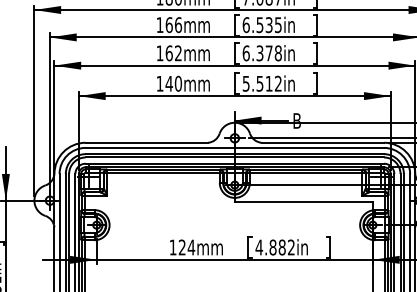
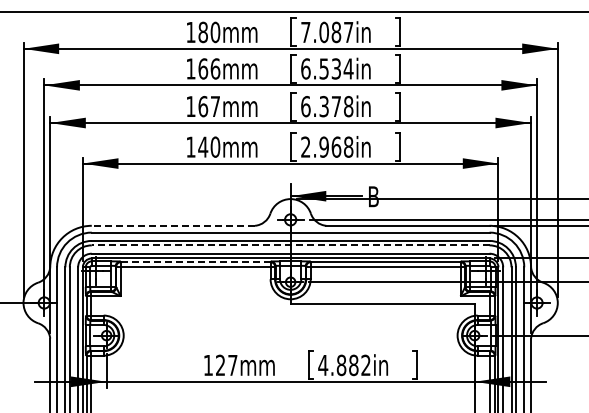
text: (278, 24) -> (348, 68), 6.535in -> 6.534in
text: (177, 53) -> (214, 106), 162mm -> 167mm
text: (262, 83) -> (327, 146), 5.512in -> 2.968in
line: (146, 142) -> (173, 225), solid -> dashed
line: (234, 157) -> (290, 245), solid -> dashed
line: (163, 170) -> (195, 262), solid -> dashed
text: (191, 247) -> (232, 365), 124mm -> 127mm

